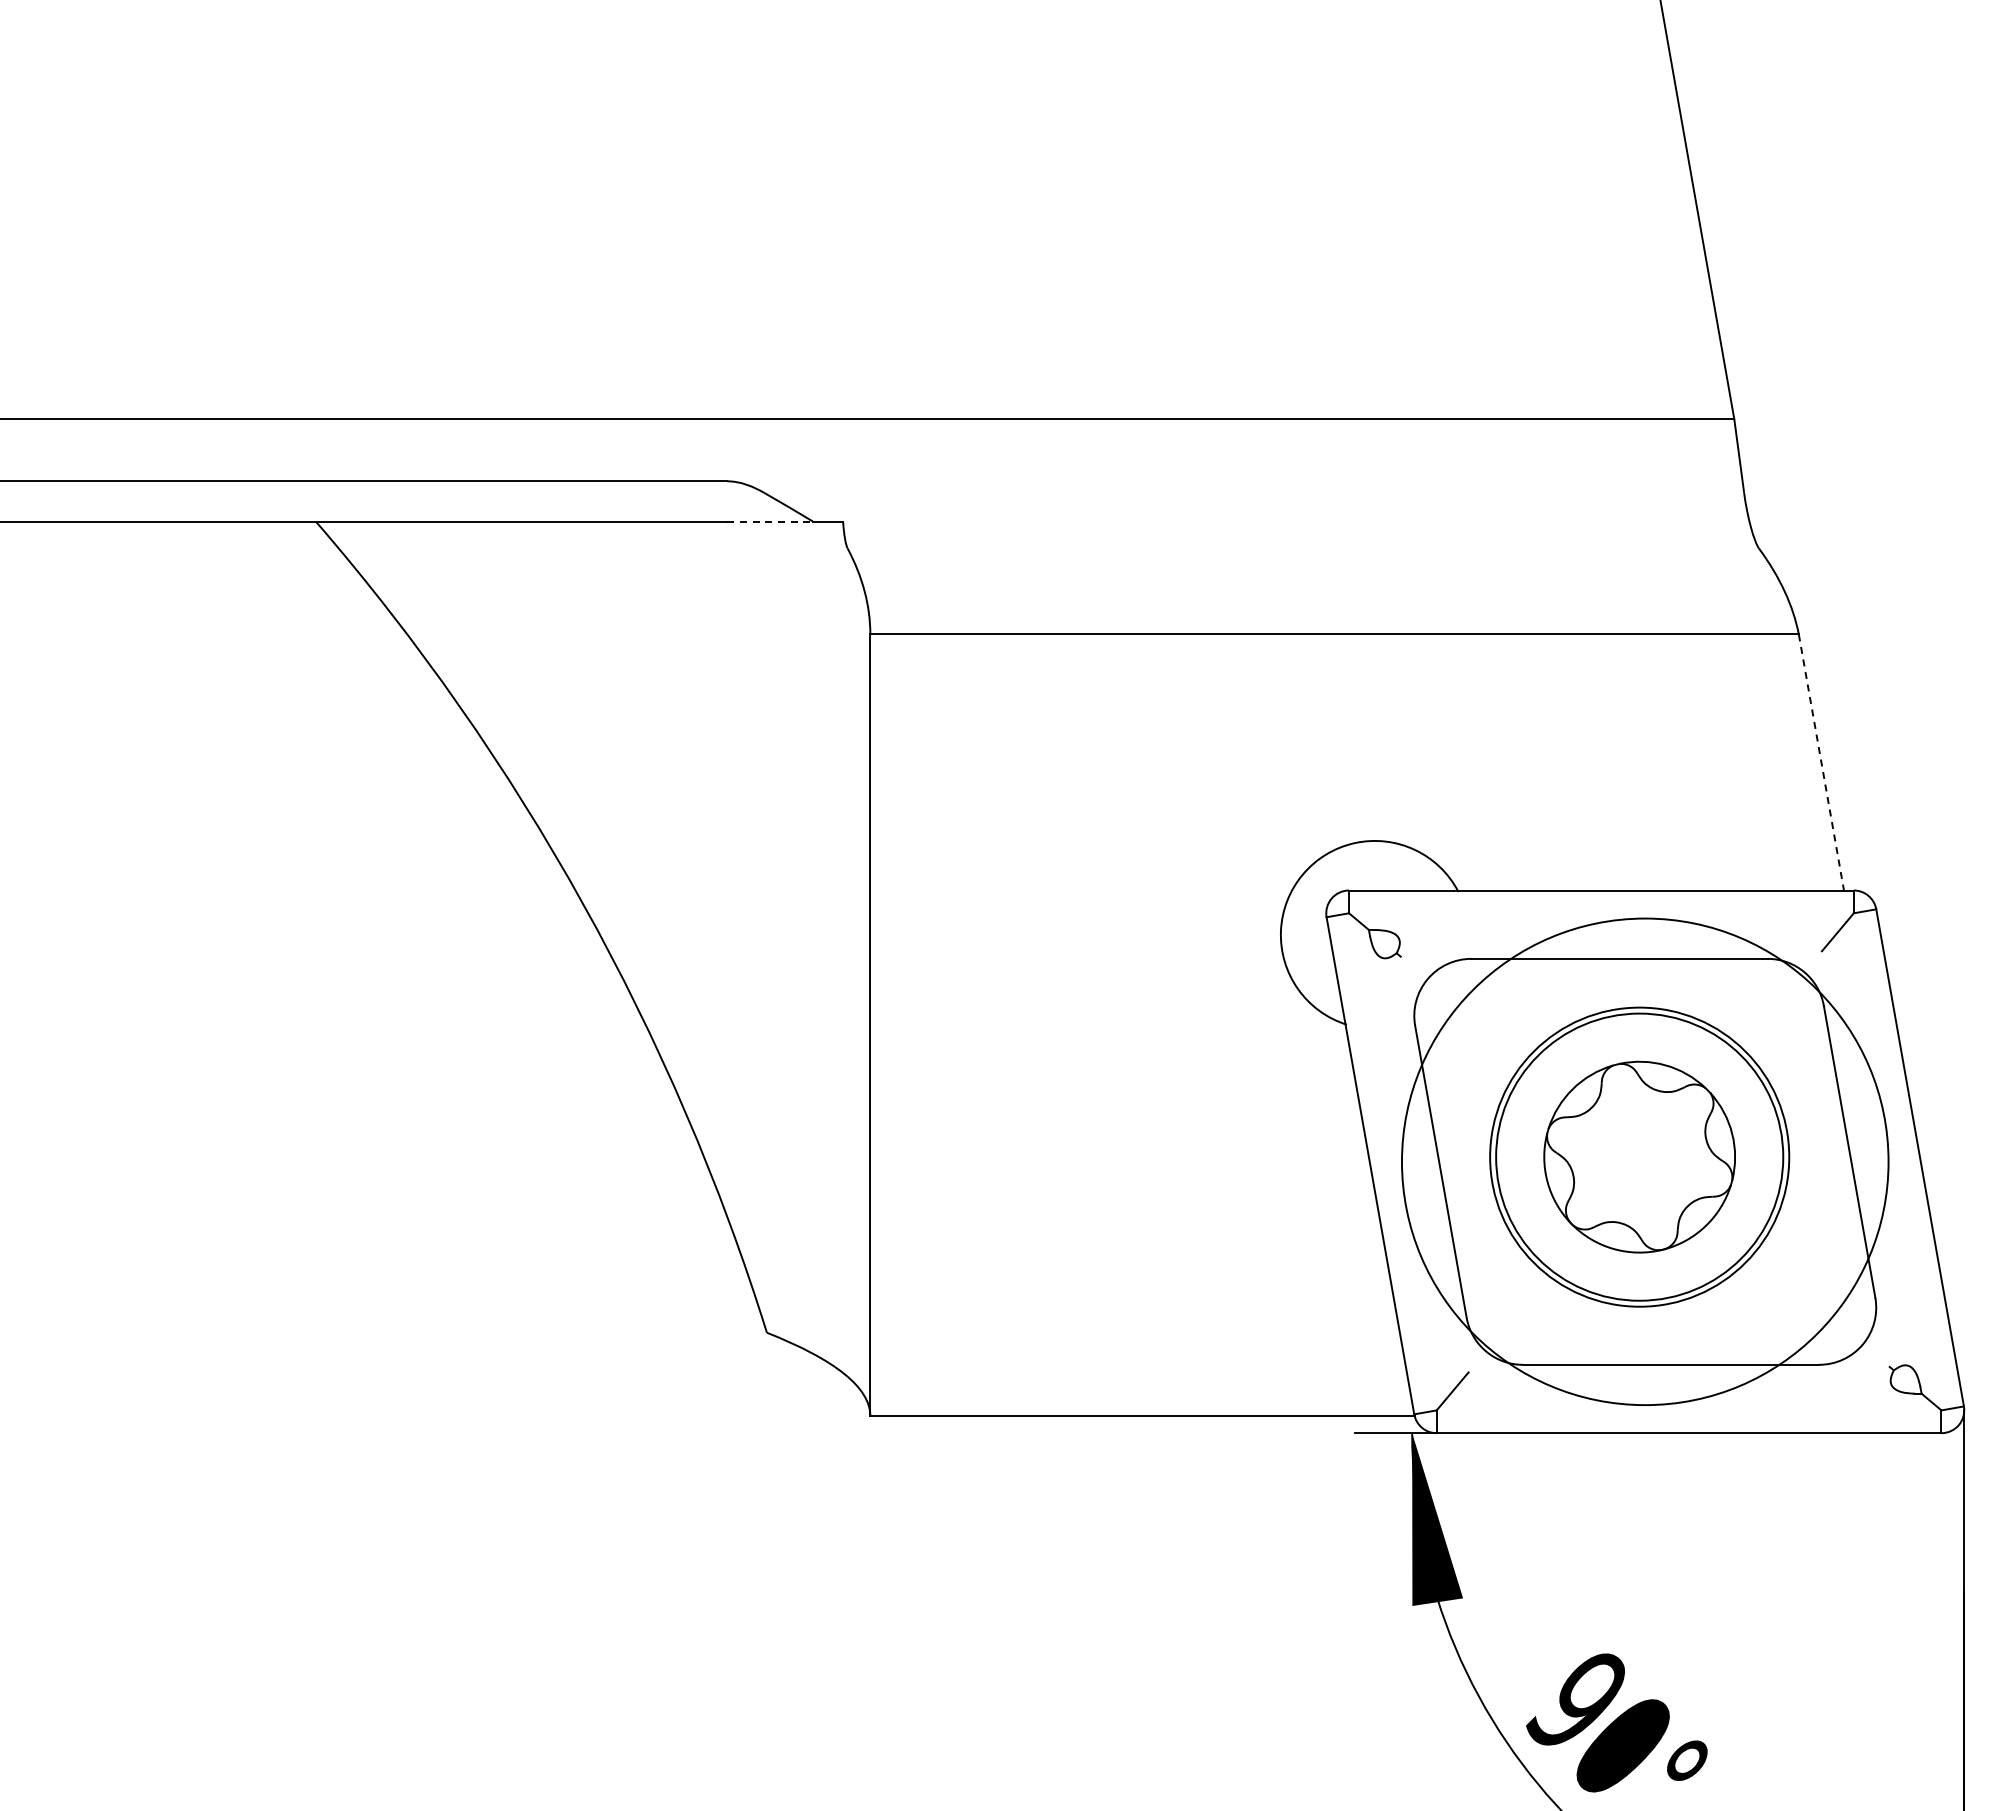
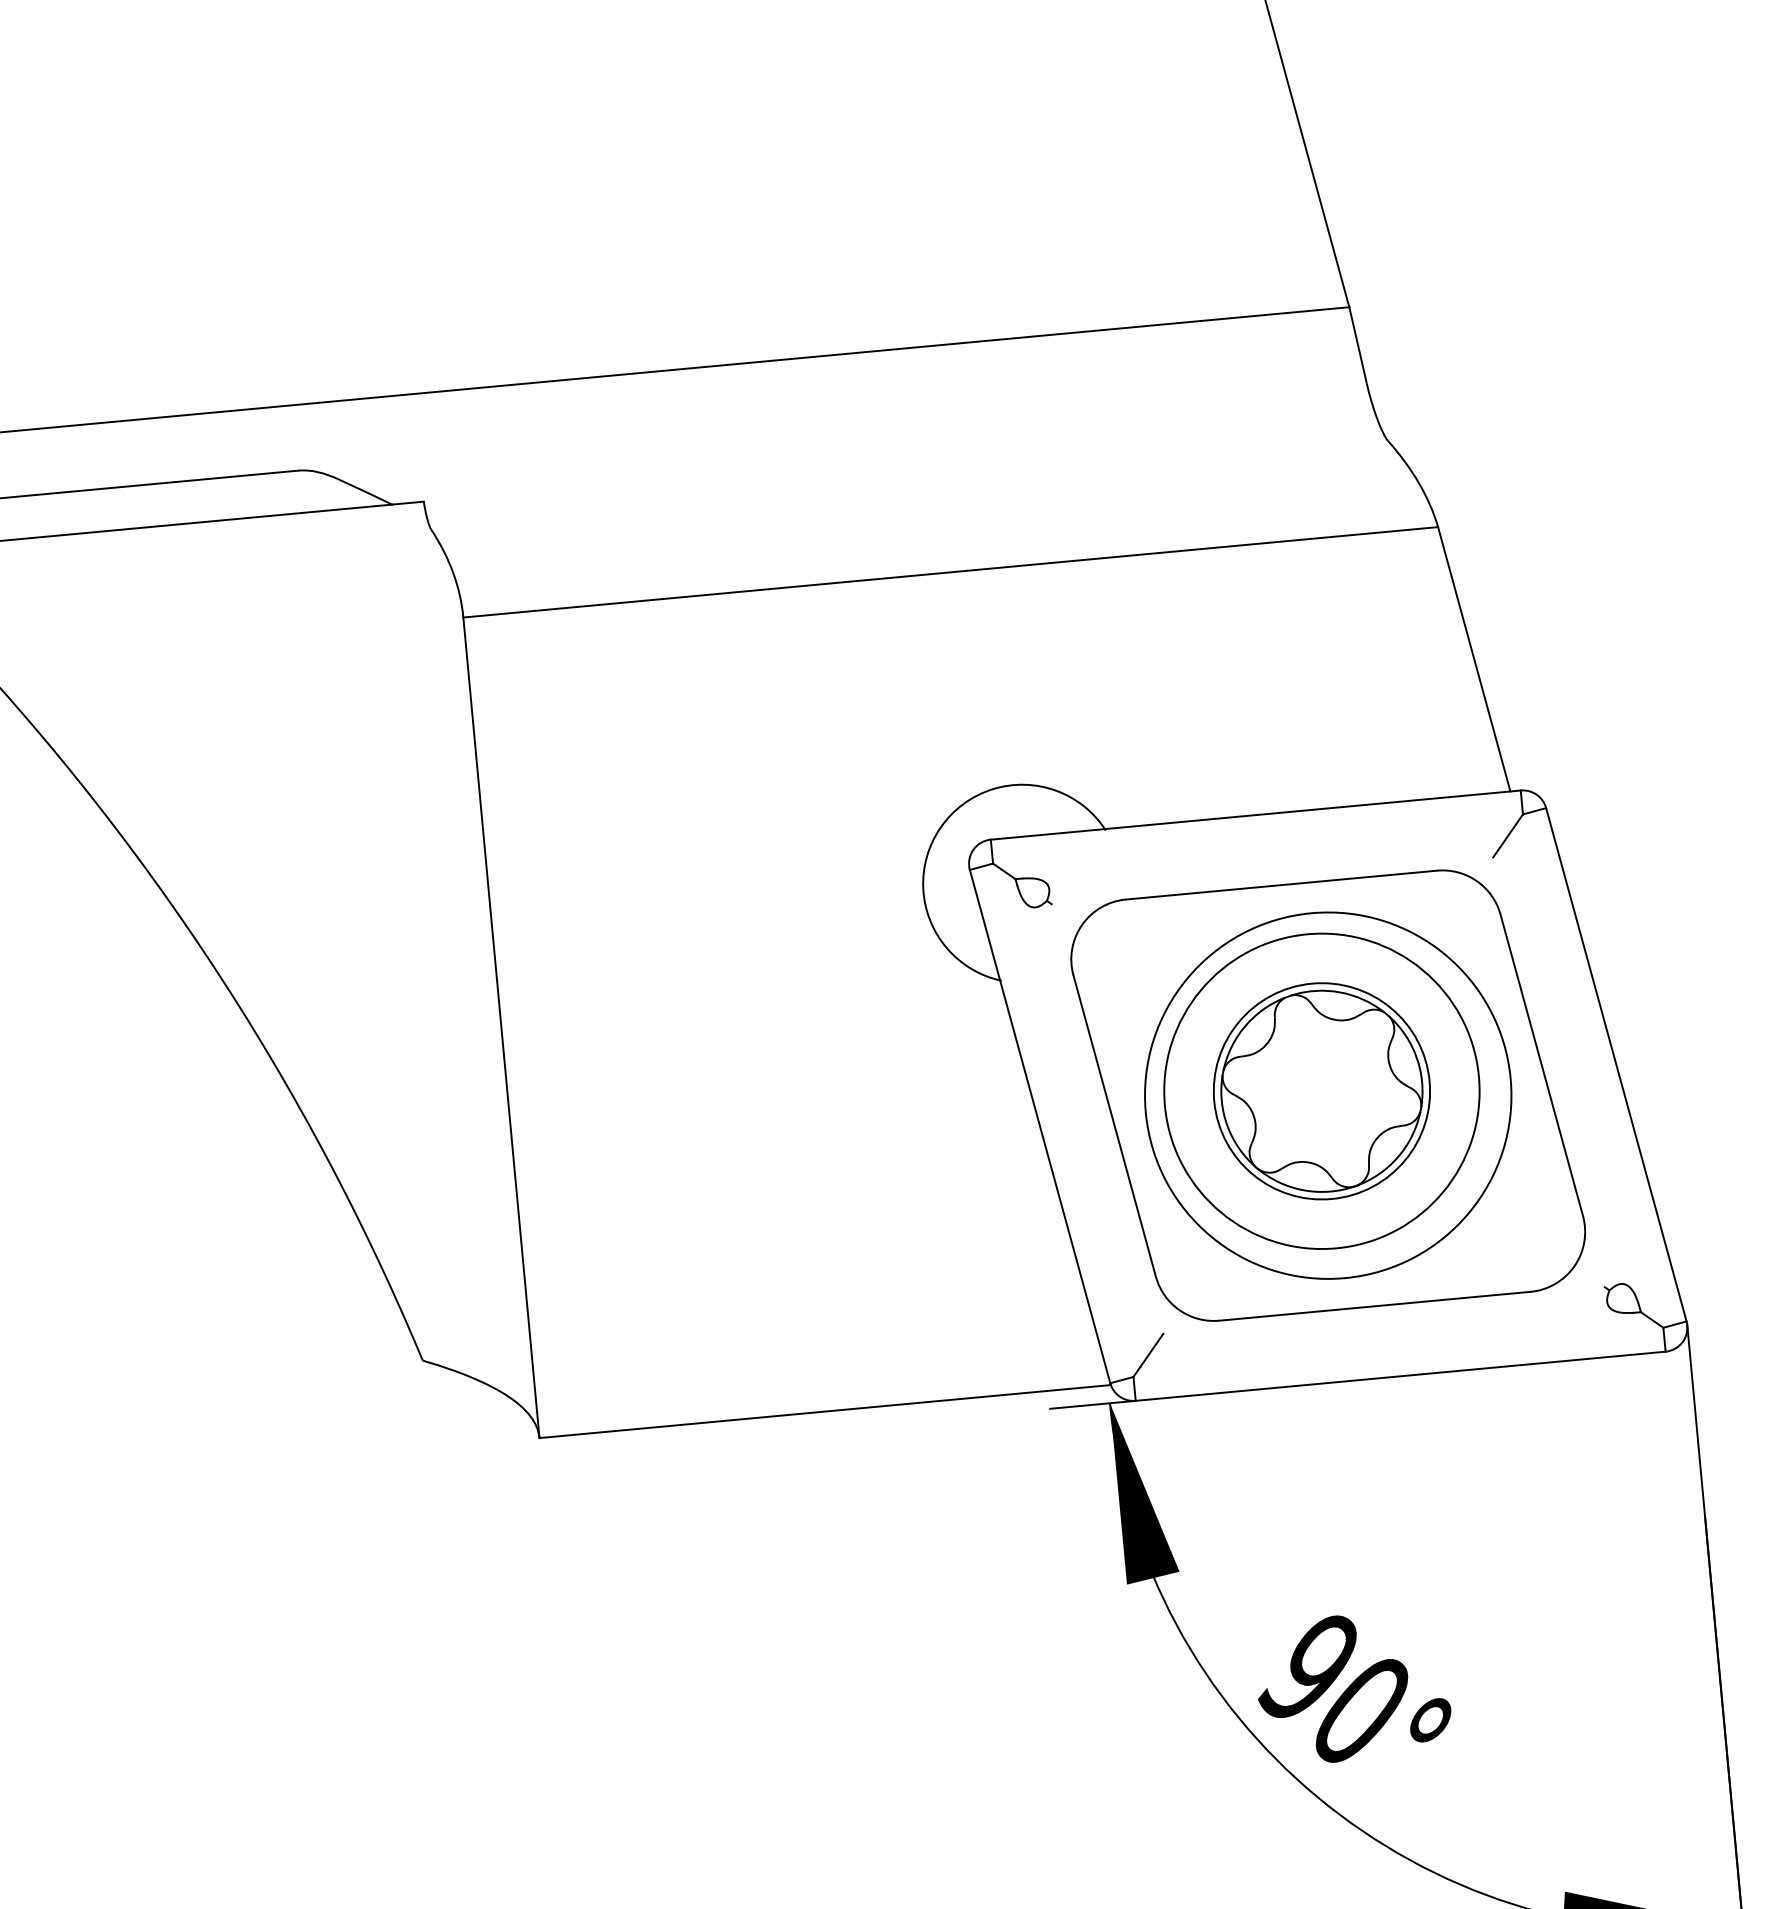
line: (770, 521) -> (347, 508), dashed -> solid
line: (1821, 762) -> (1474, 659), dashed -> solid
circle: (1639, 1156) -> (1321, 1090), size x0.71
circle: (1645, 1161) -> (1328, 1095), size x0.71

